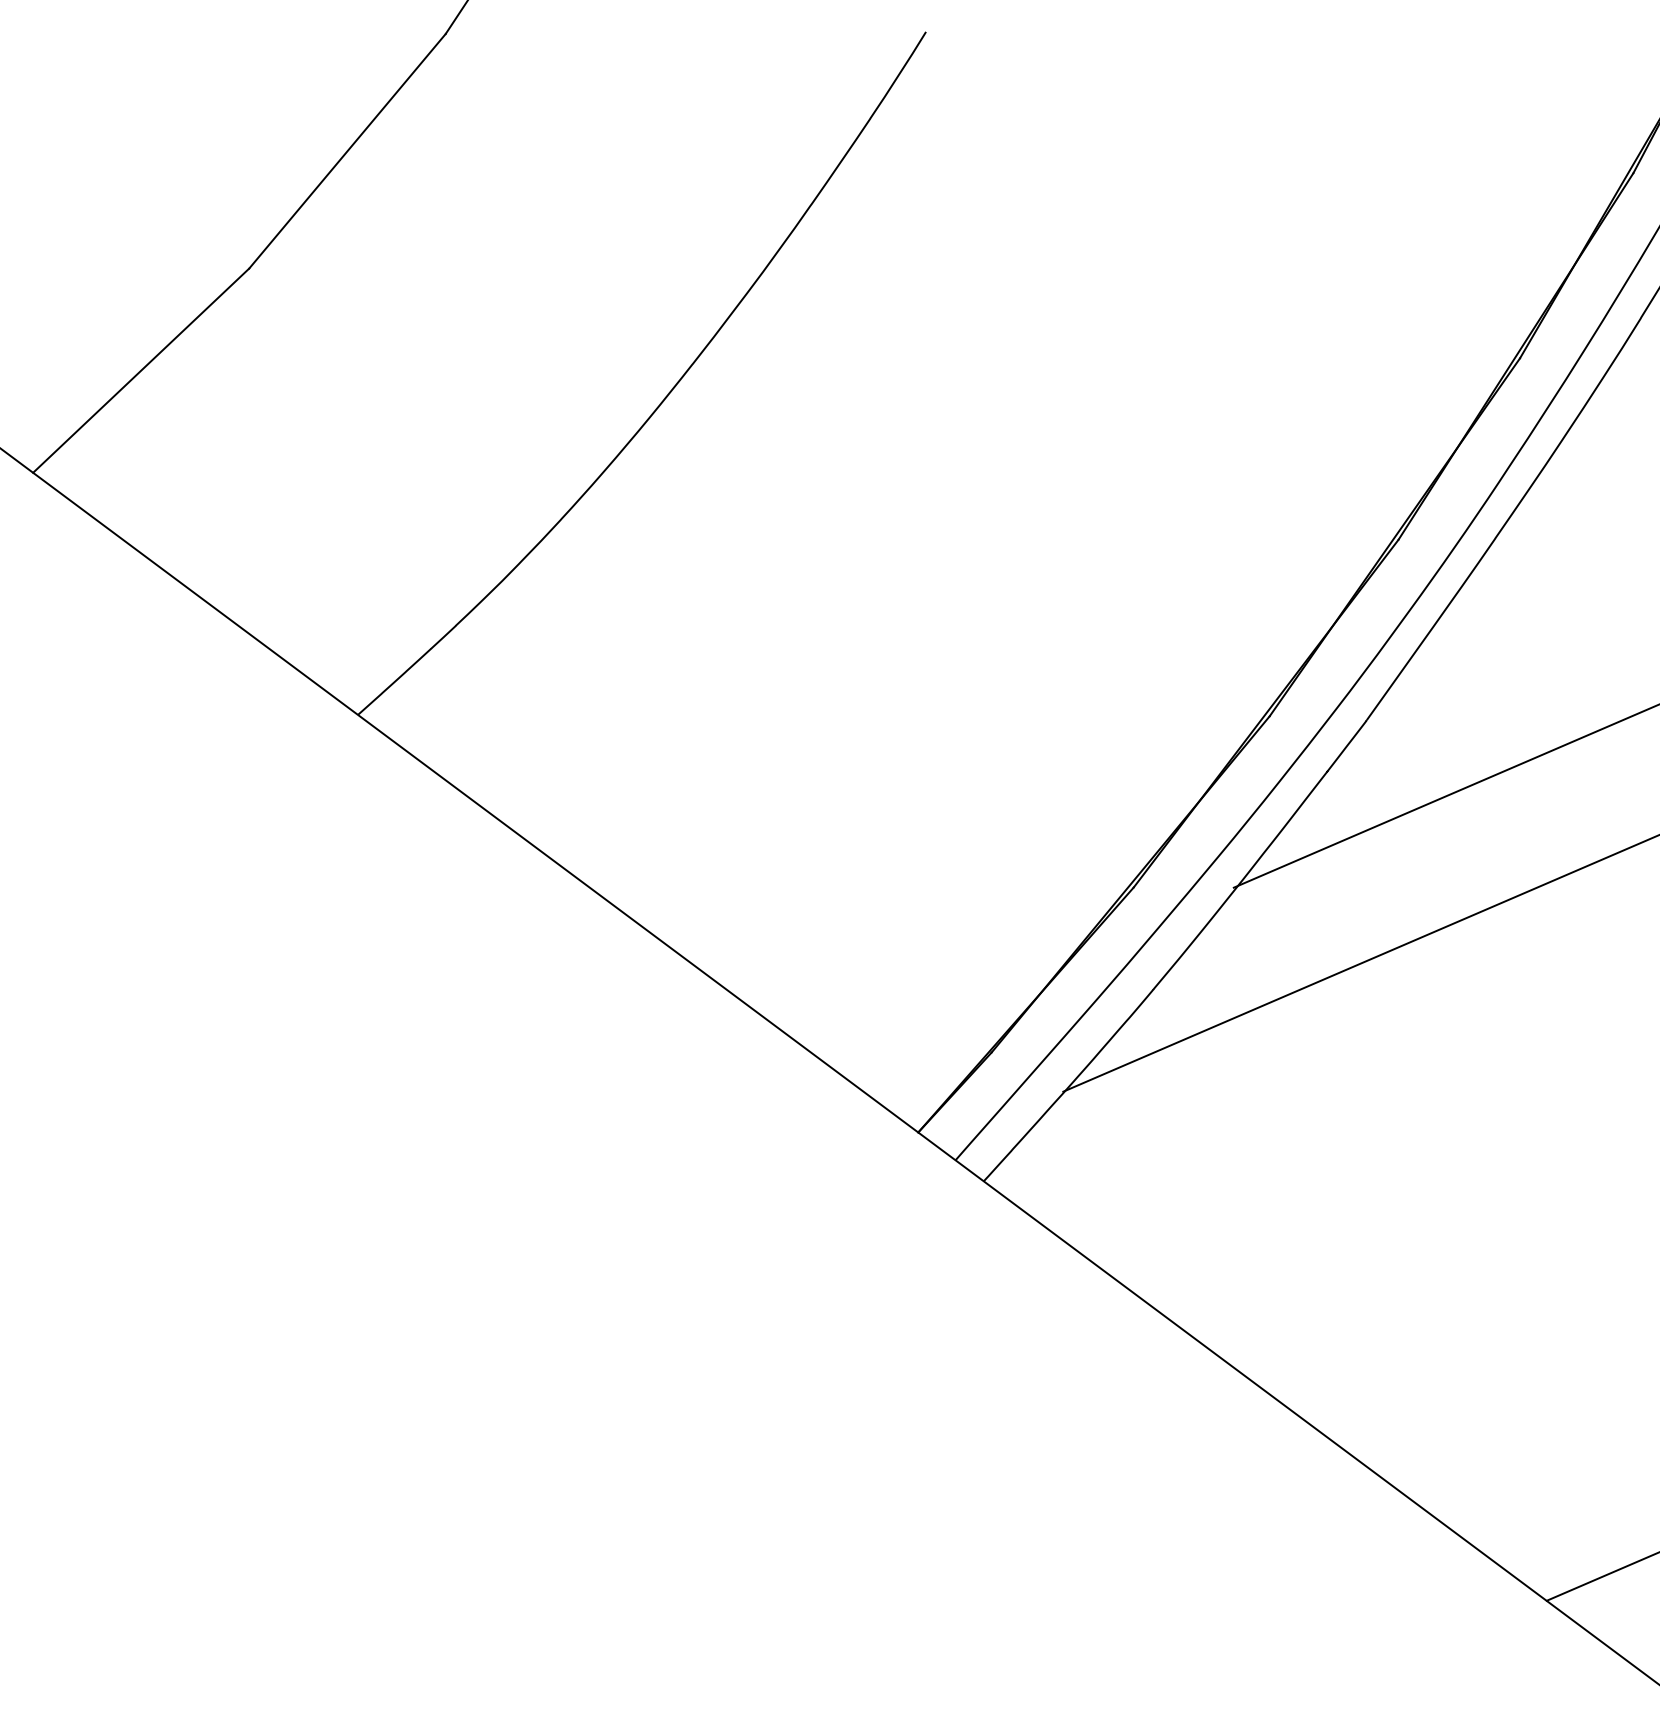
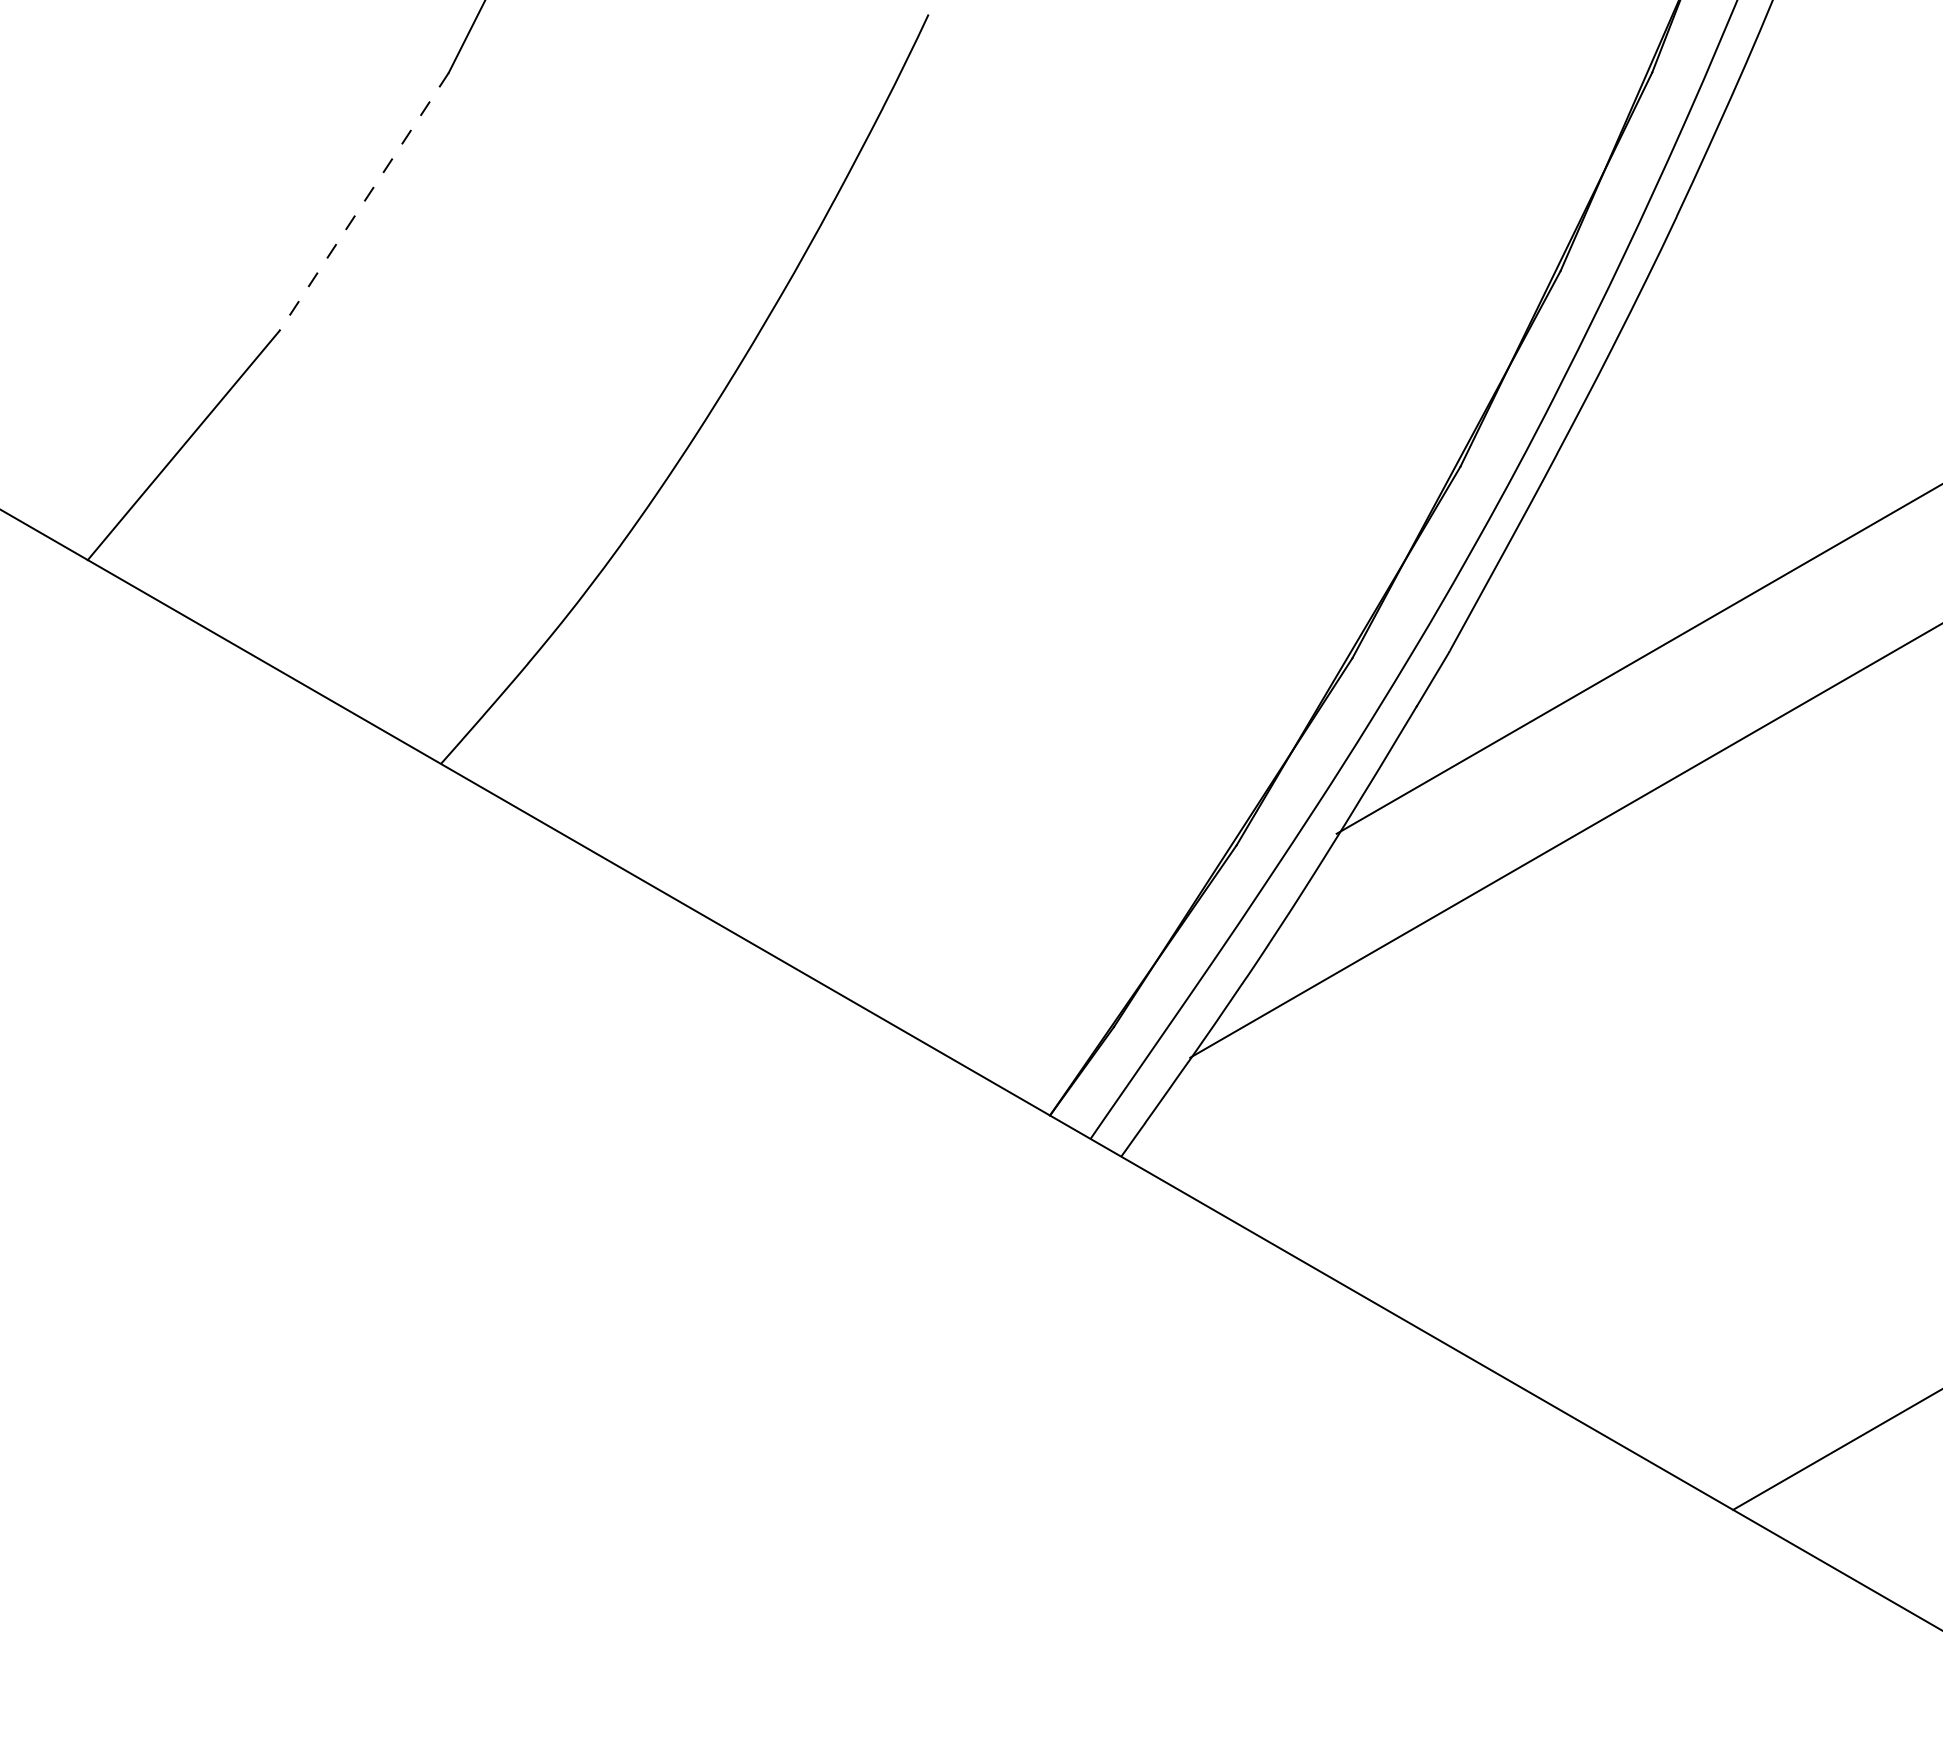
line: (347, 151) -> (364, 201), solid -> dashed

